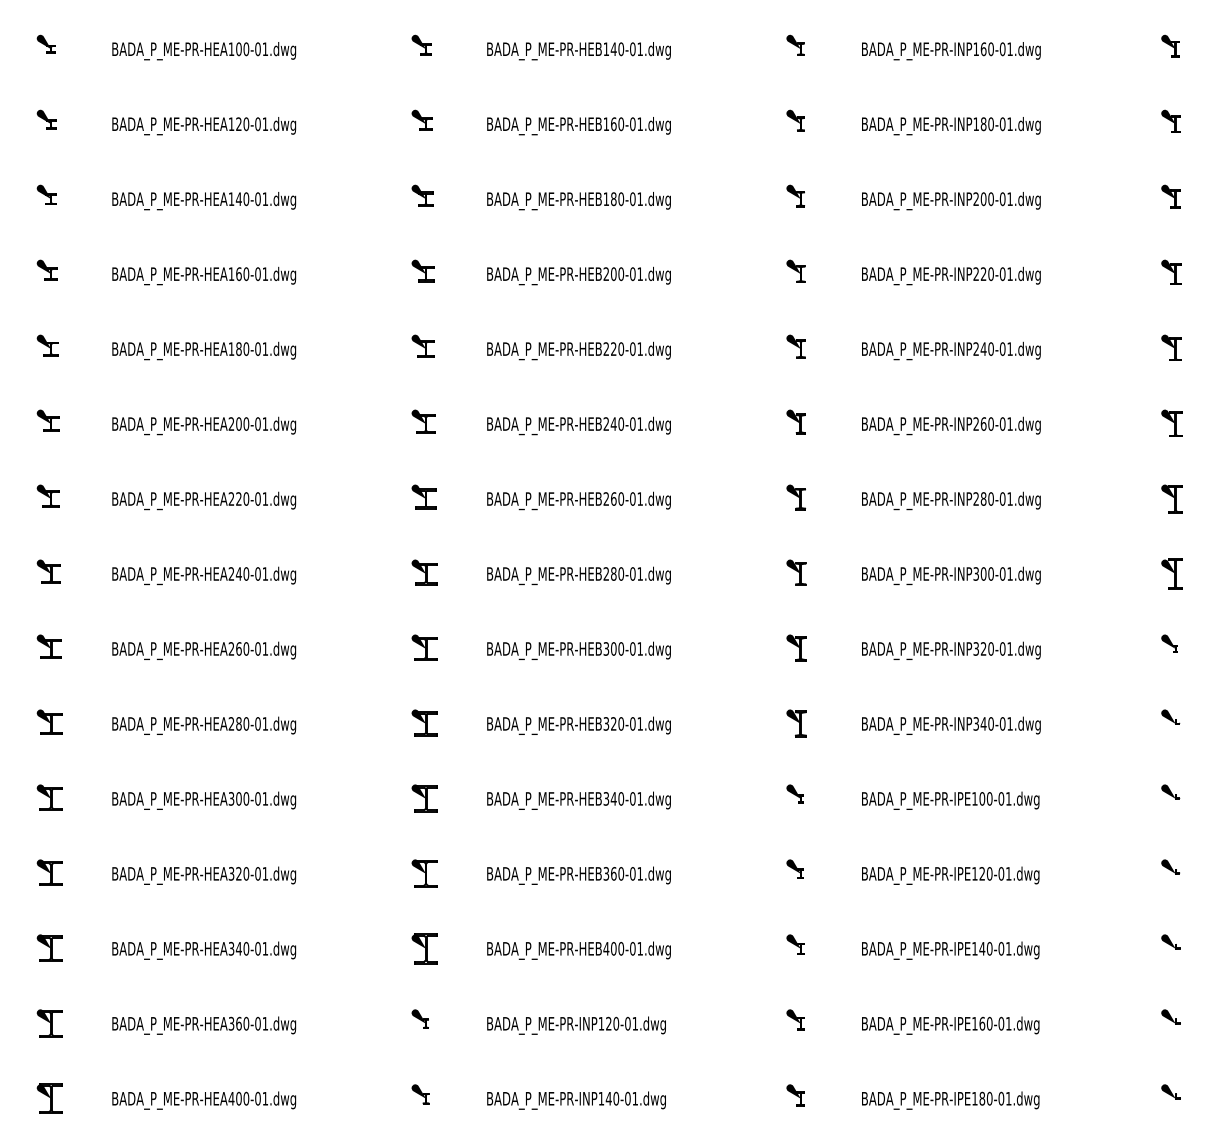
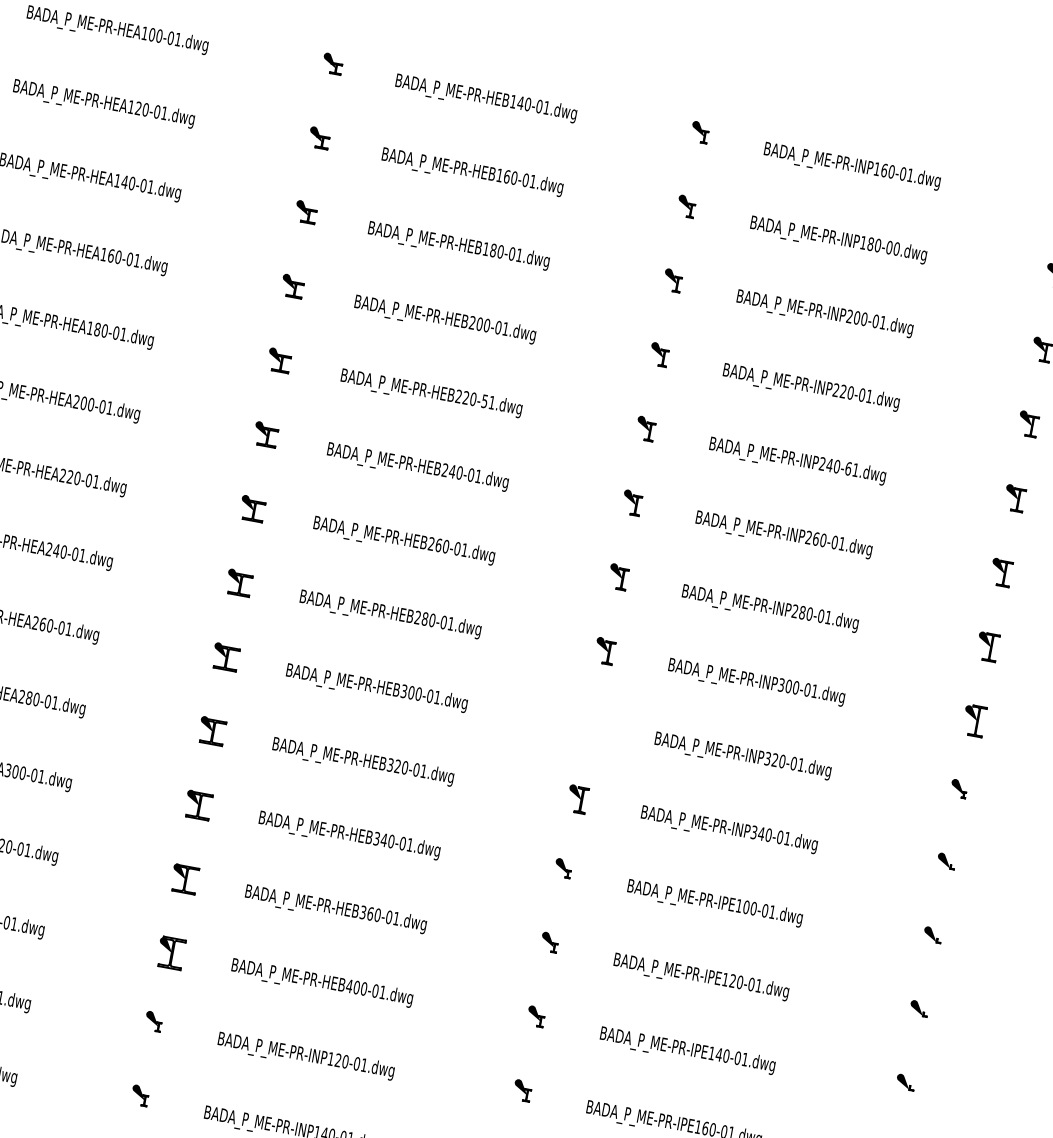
text: (1009, 124) -> (896, 249), BADA_P_ME-PR-INP180-01.dwg -> BADA_P_ME-PR-INP180-00.dwg
text: (632, 348) -> (484, 400), BADA_P_ME-PR-HEB220-01.dwg -> BADA_P_ME-PR-HEB220-51.dwg
text: (1002, 348) -> (848, 468), BADA_P_ME-PR-INP240-01.dwg -> BADA_P_ME-PR-INP240-61.dwg
part: (796, 647) -> (591, 724), removed

